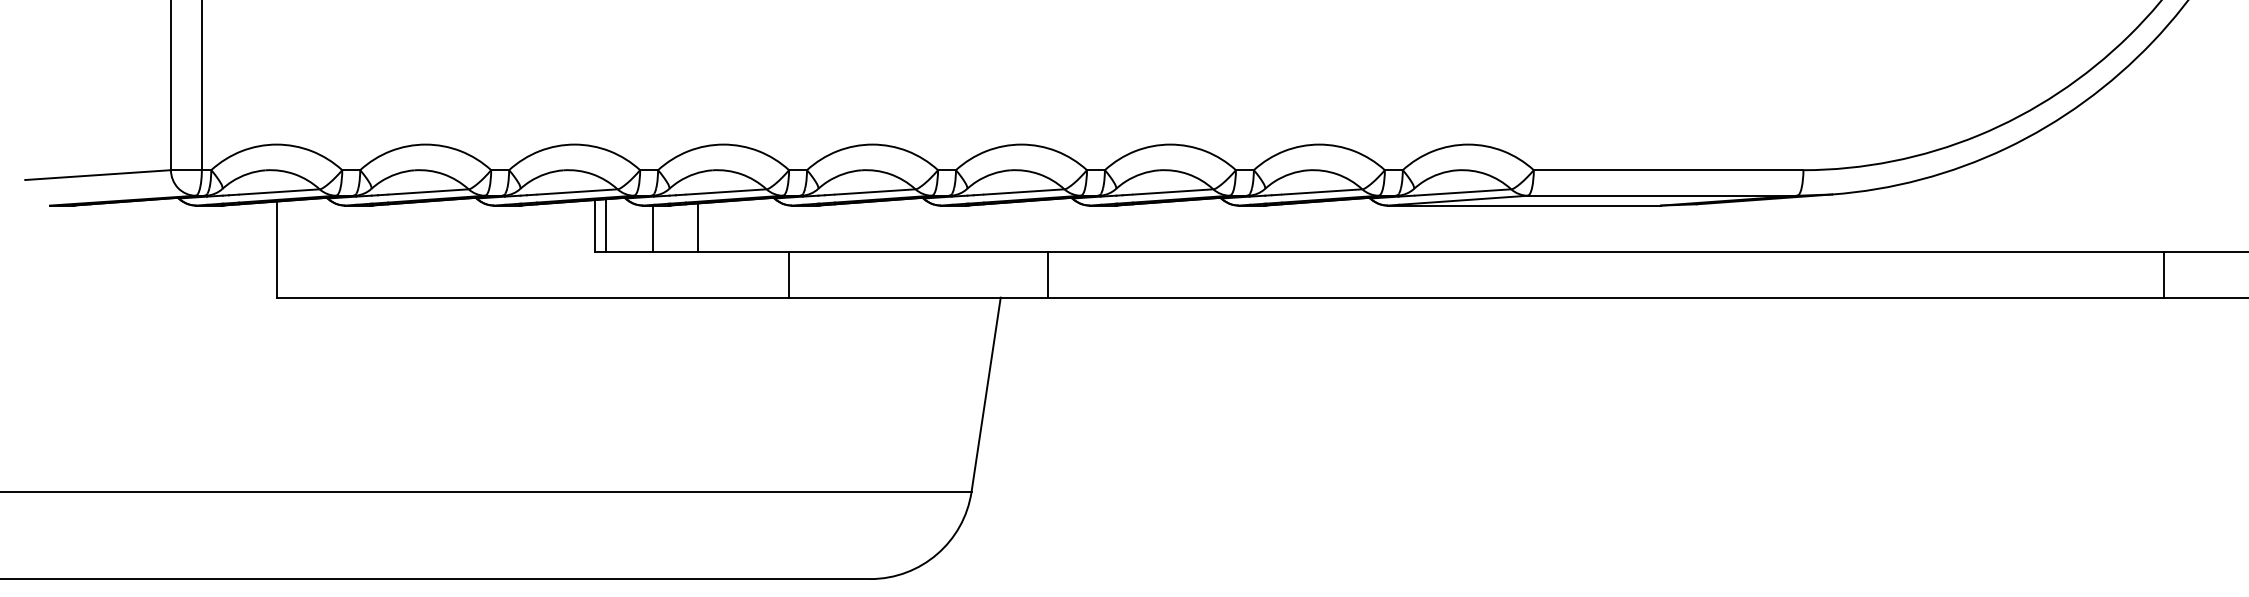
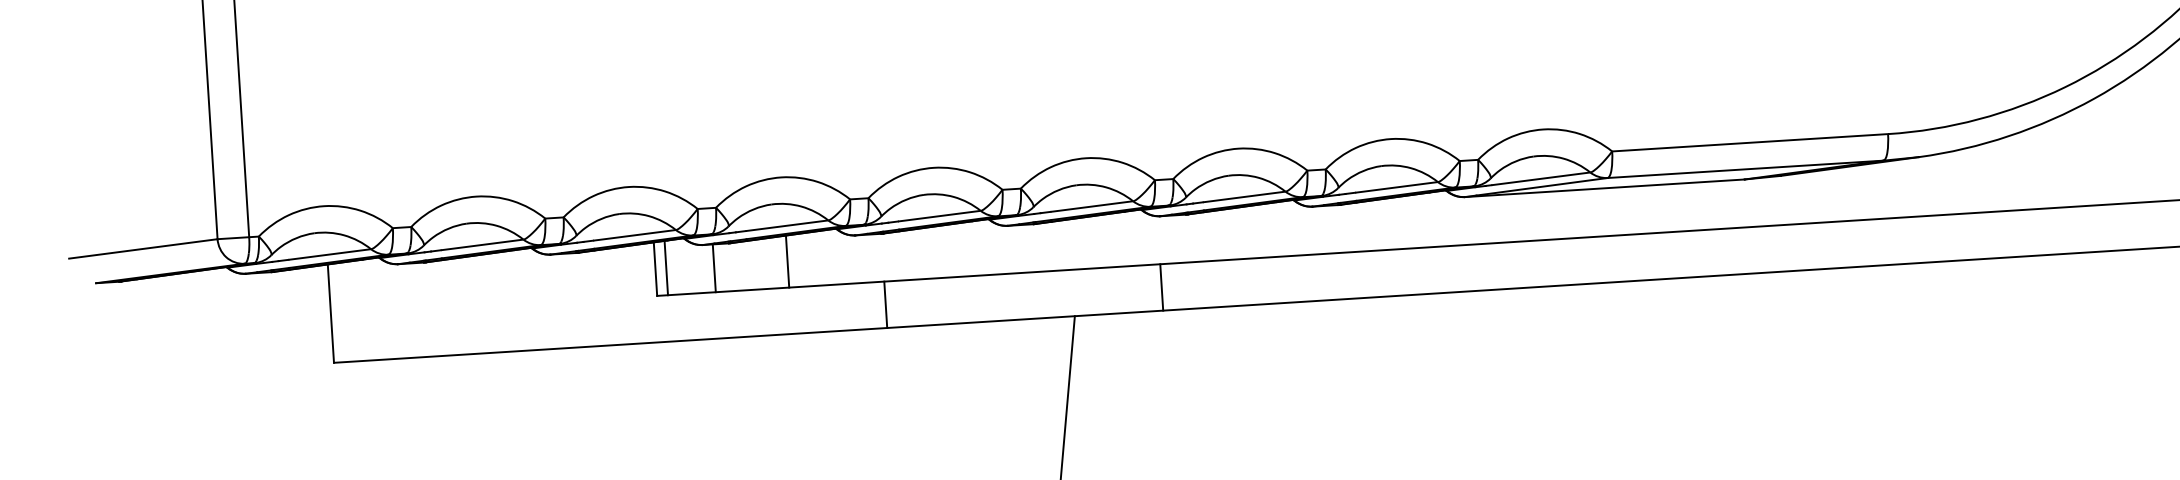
line: (698, 226) -> (787, 261), moved
line: (789, 274) -> (885, 304), moved
line: (1048, 274) -> (1162, 286), moved

